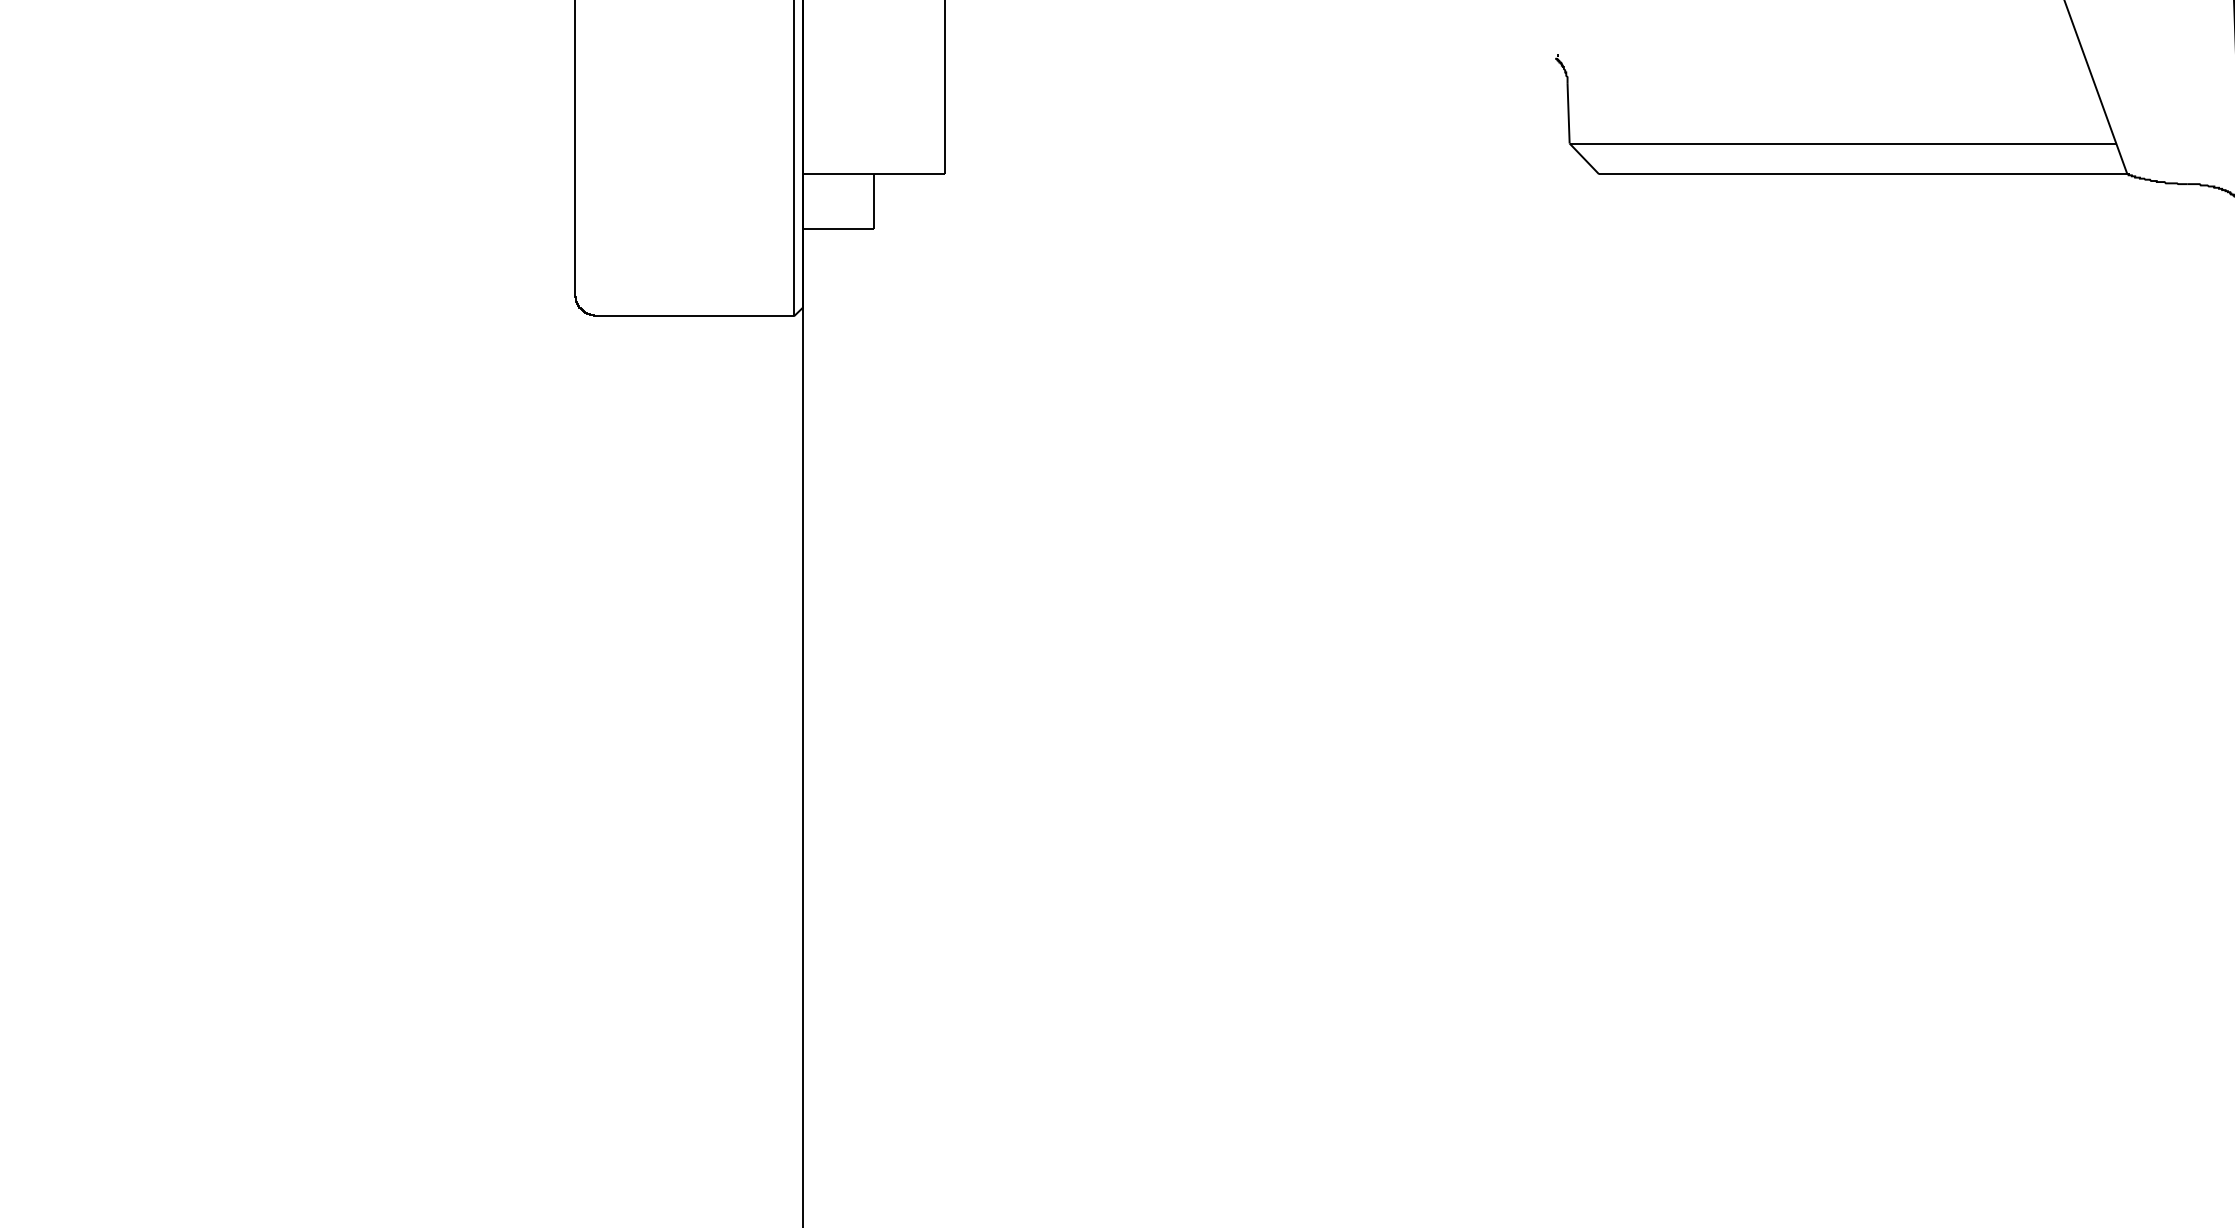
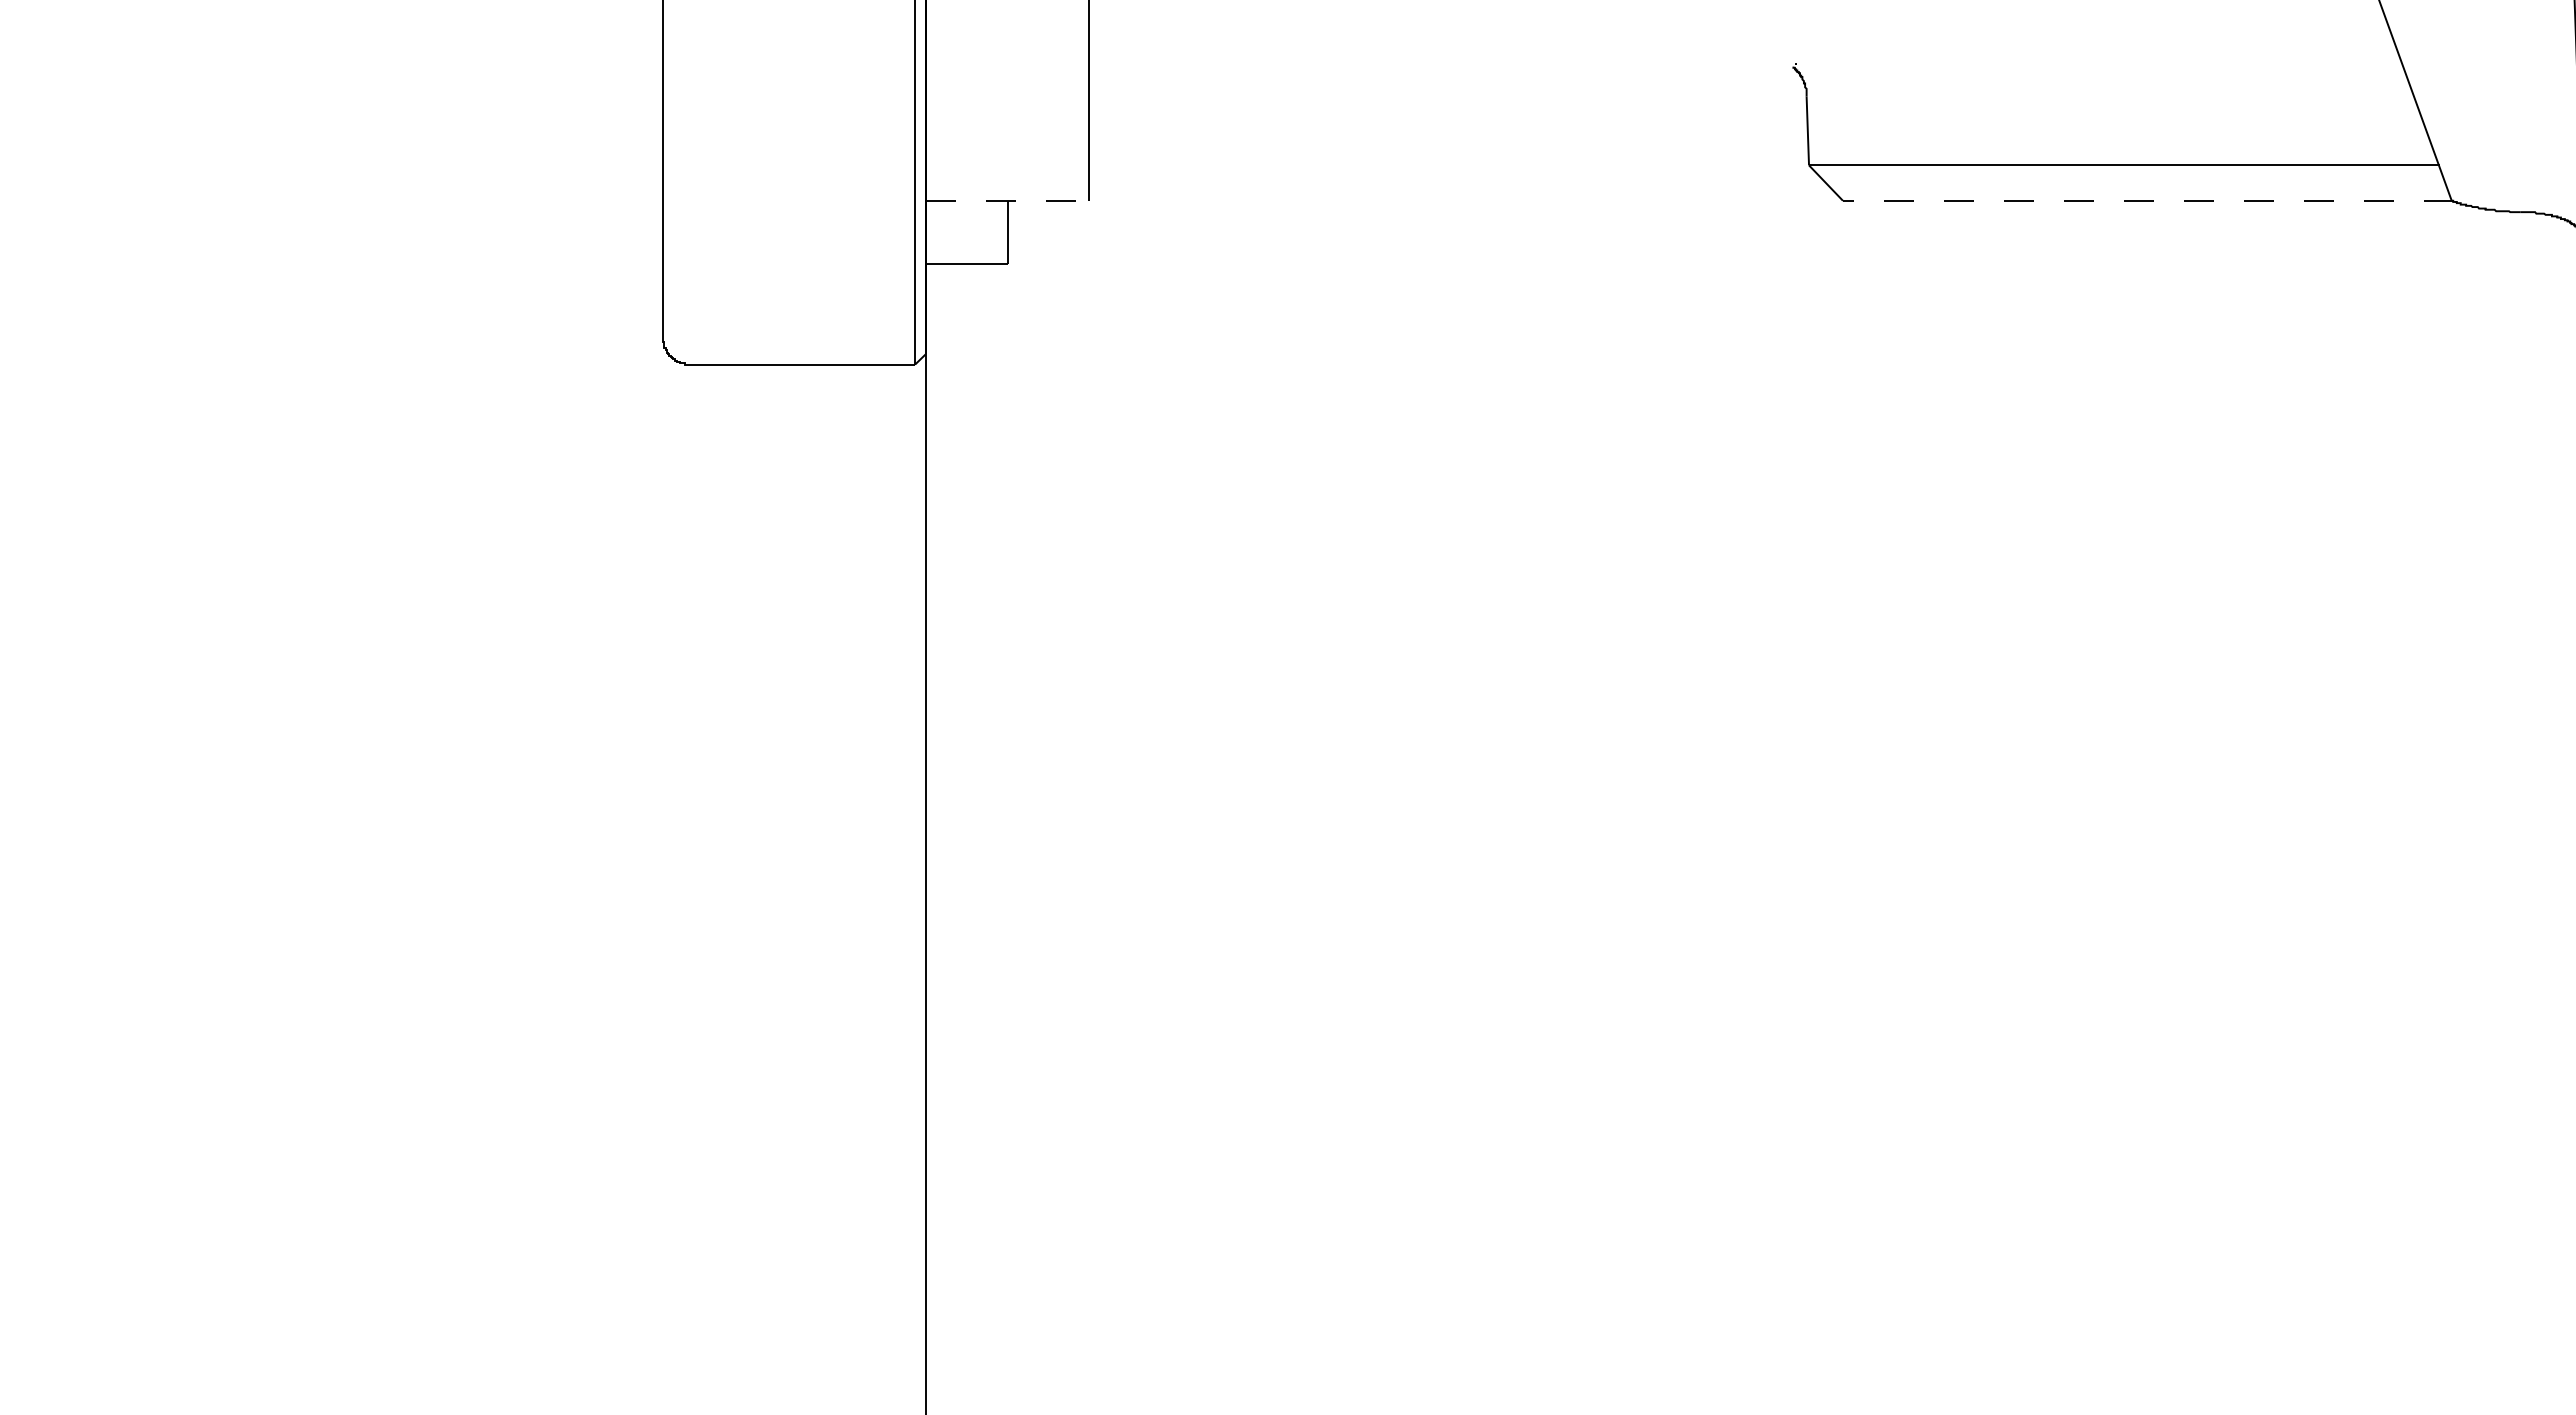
line: (874, 174) -> (1007, 200), solid -> dashed
line: (1864, 174) -> (2148, 200), solid -> dashed

